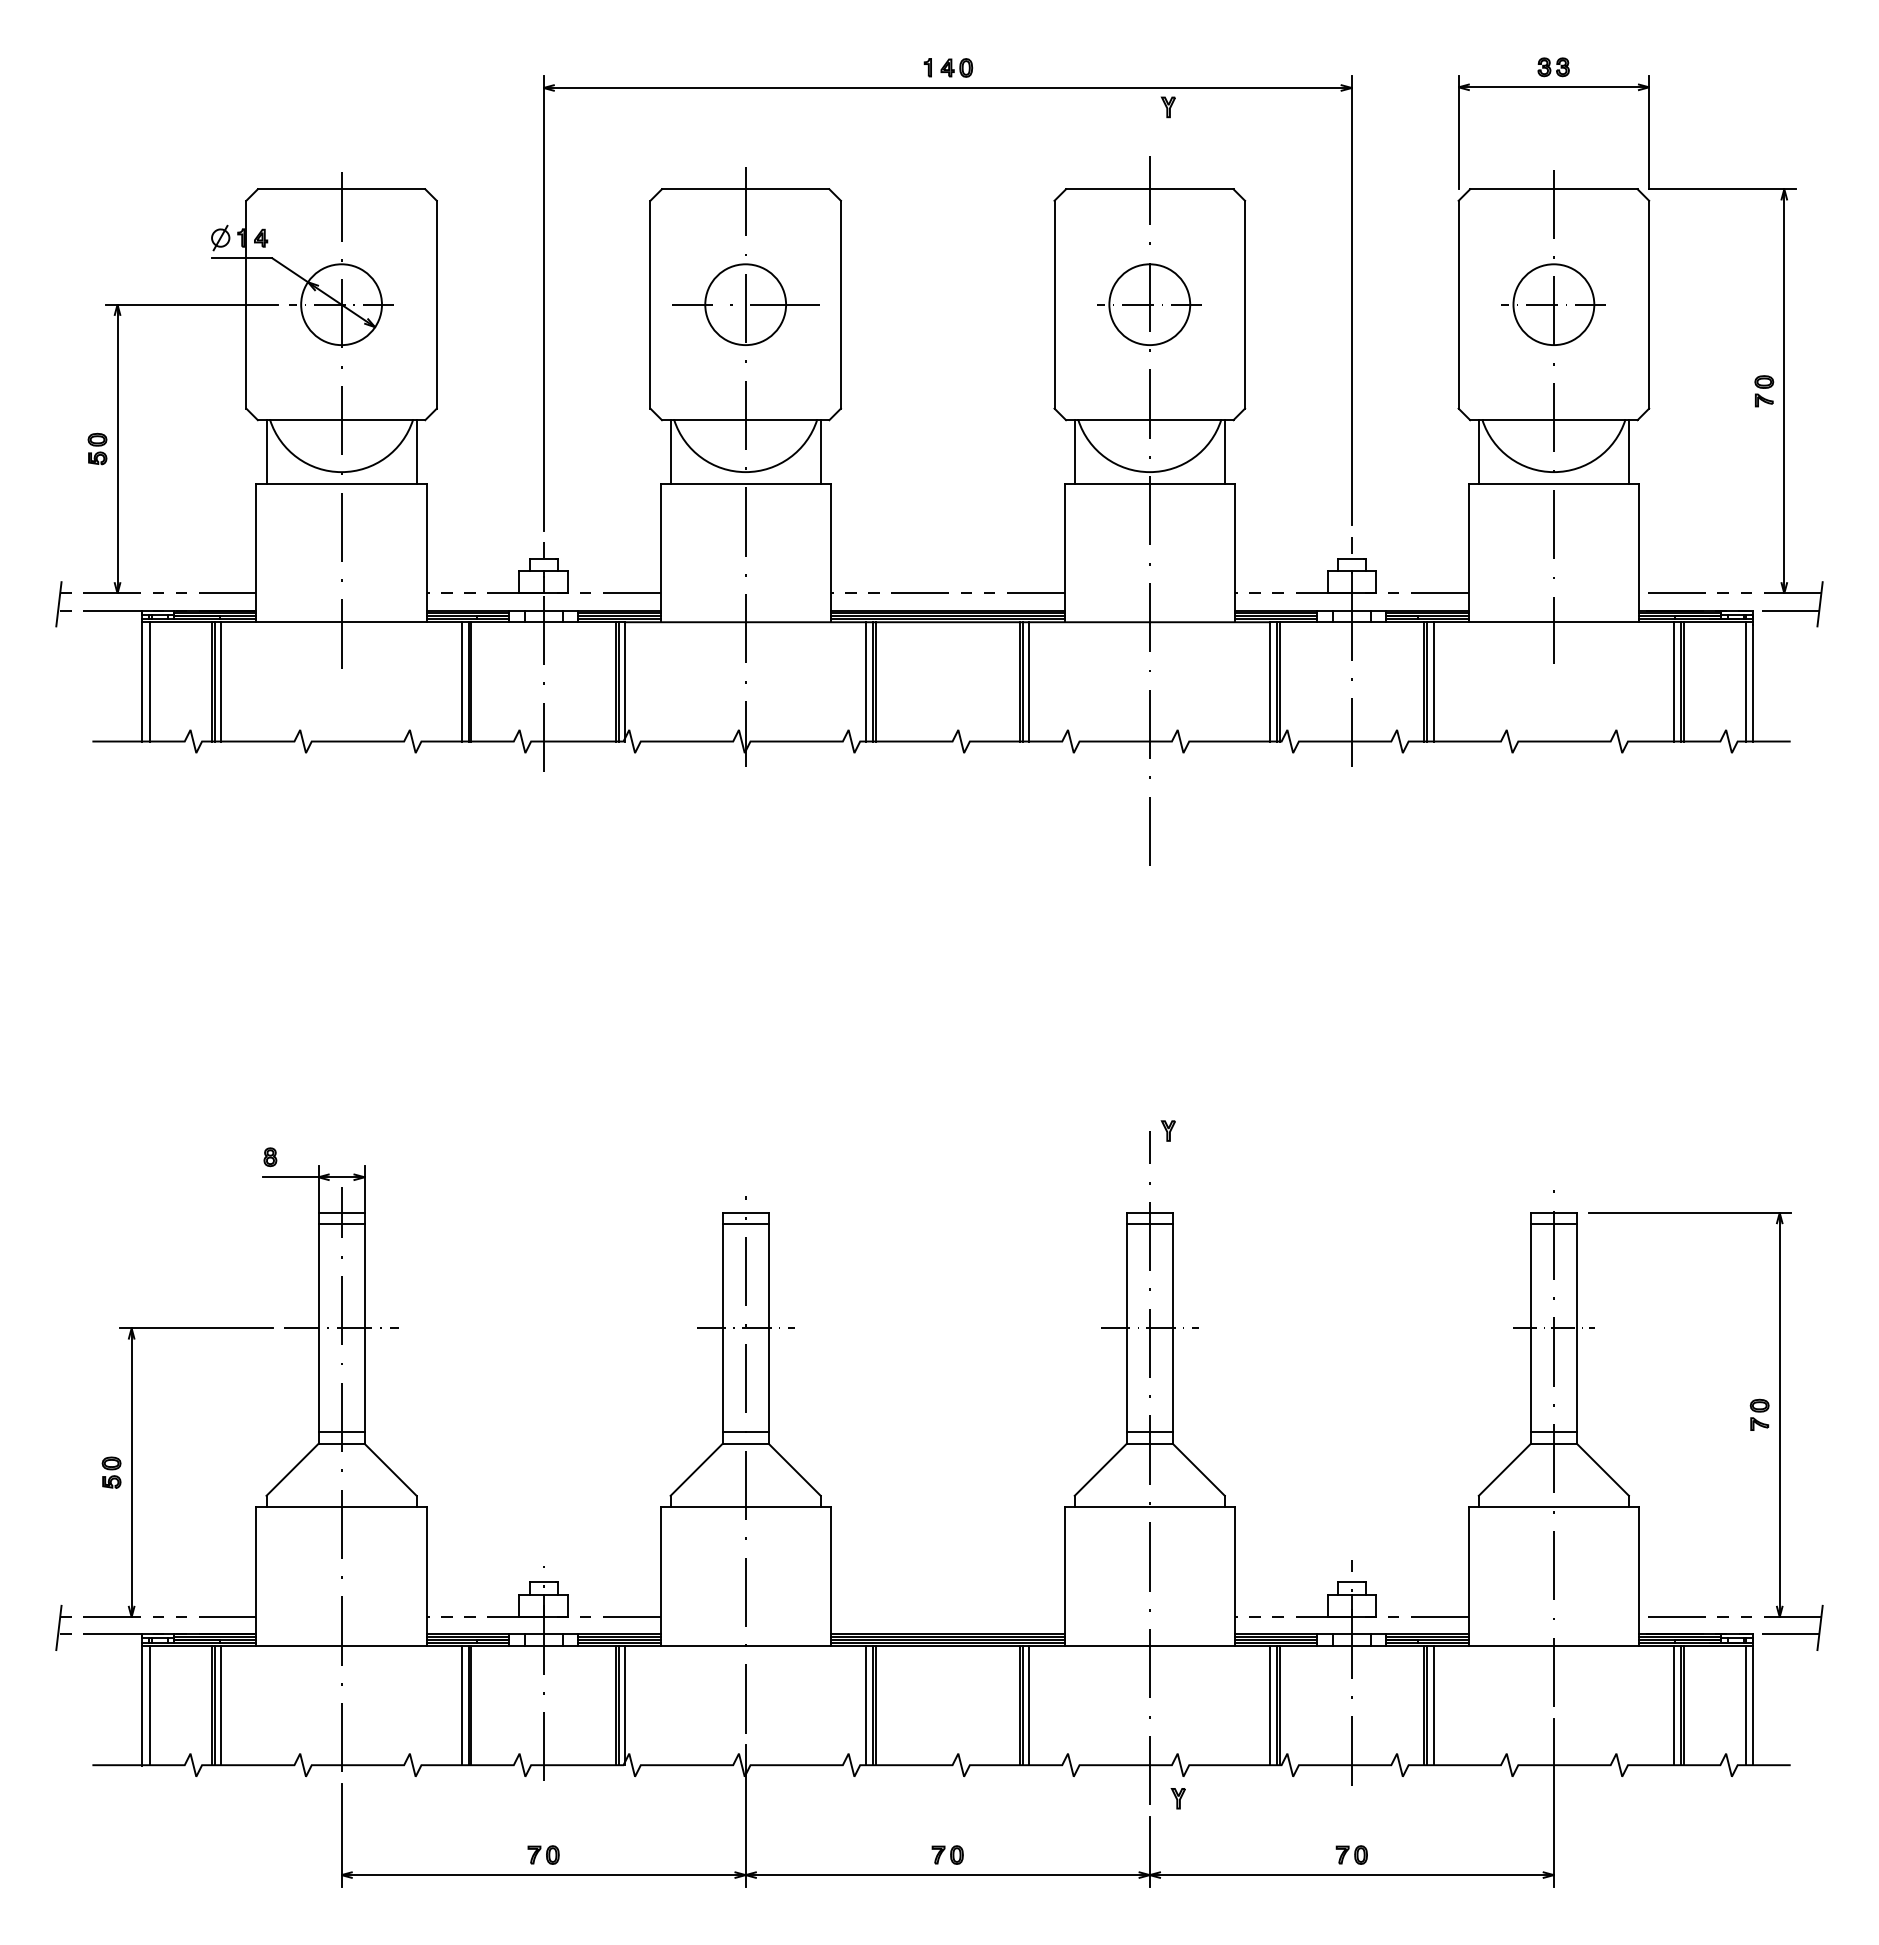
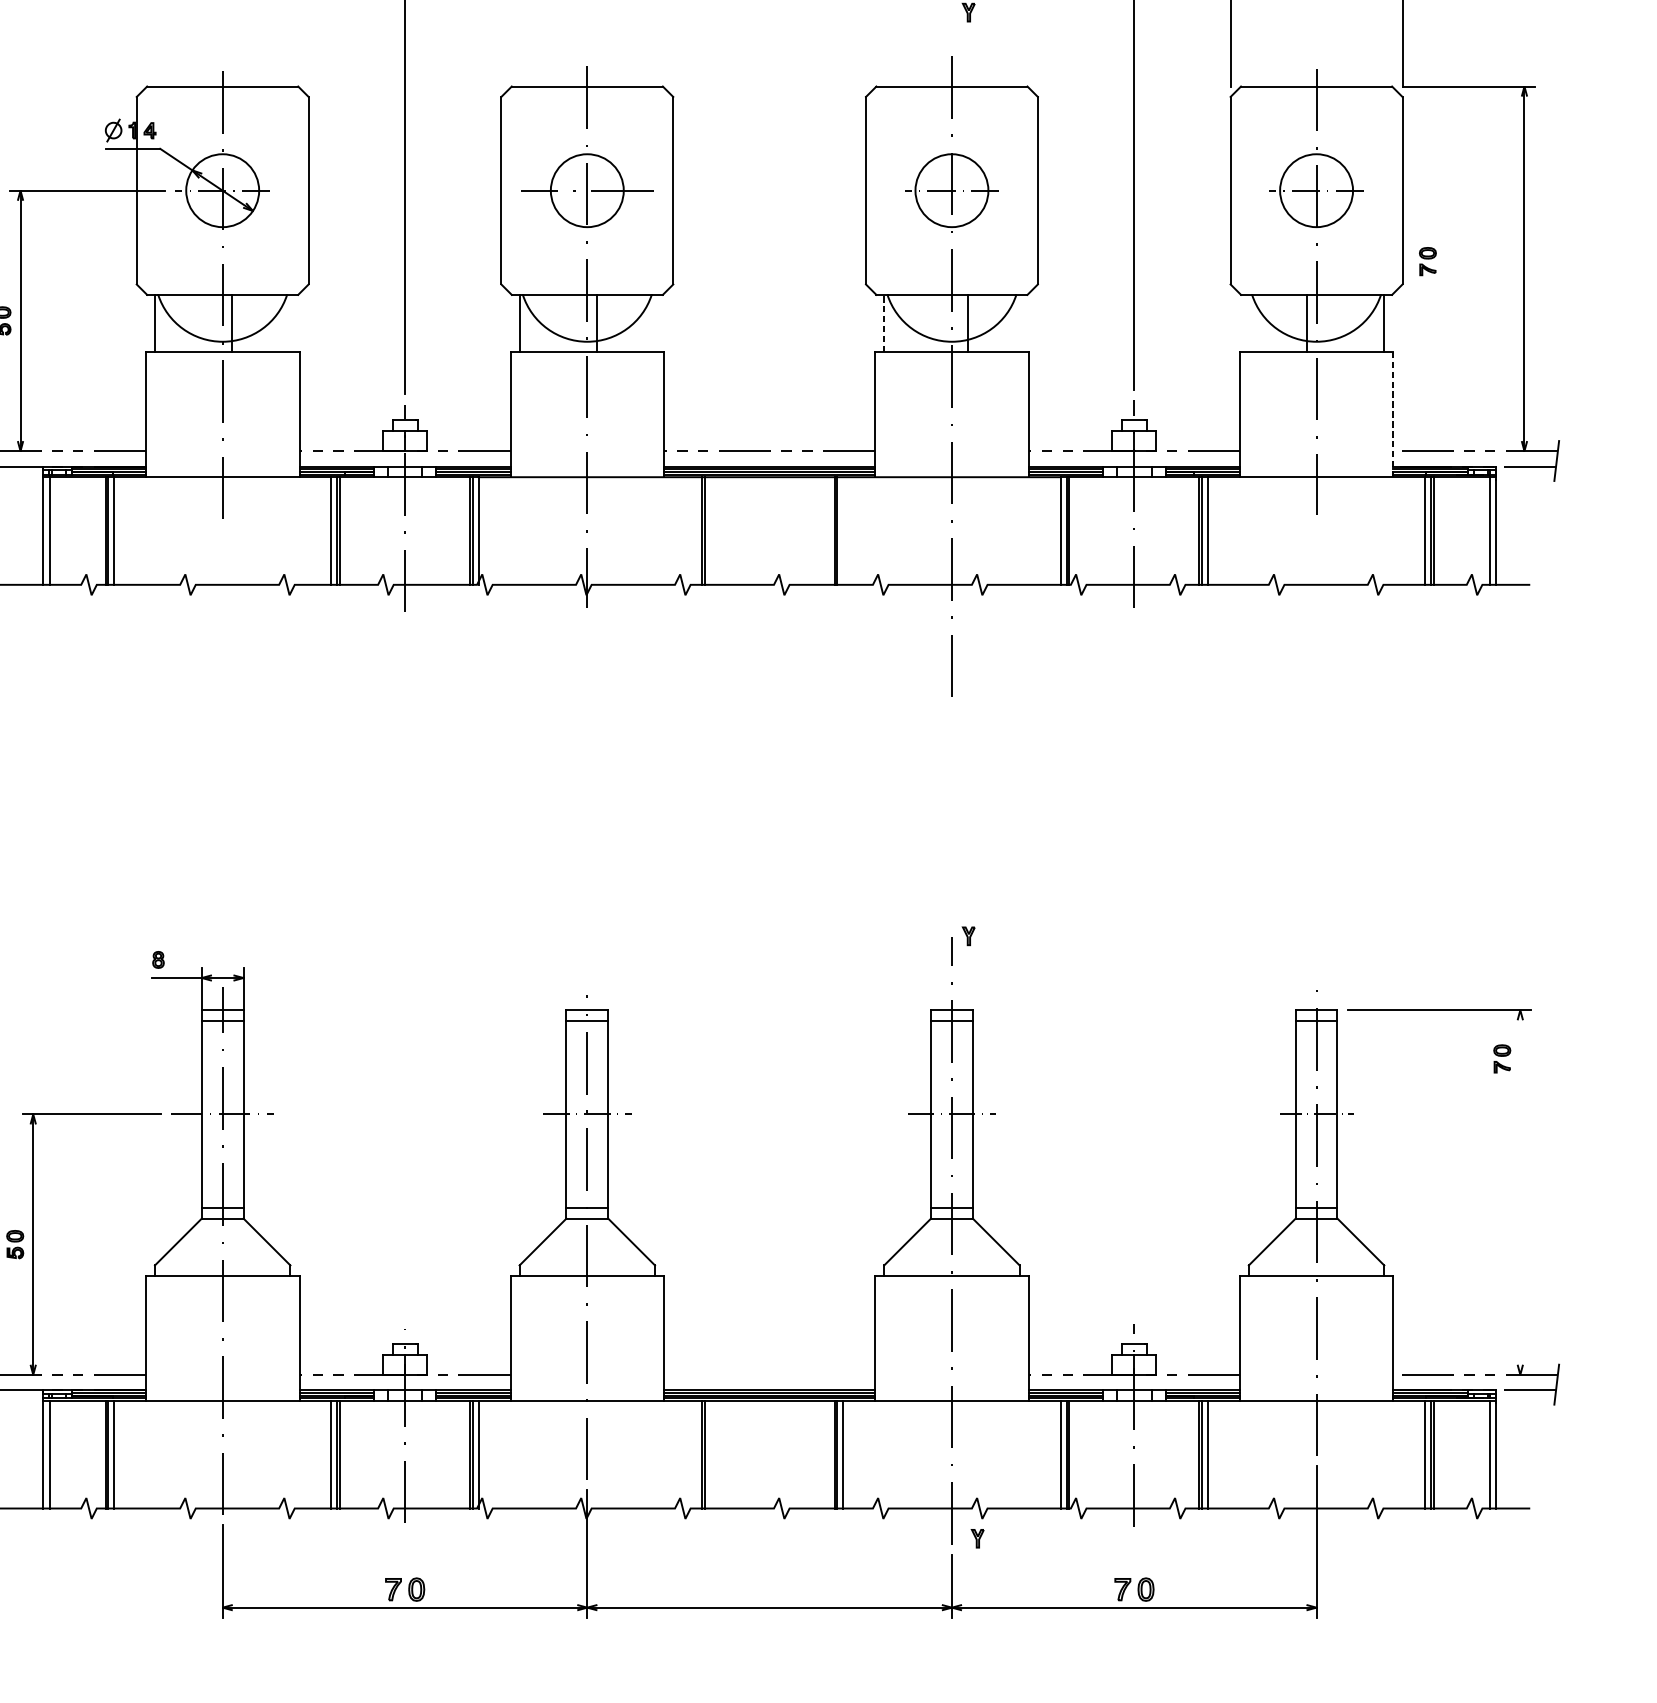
part: (1764, 391) -> (1428, 261), moved
line: (416, 451) -> (231, 323), moved
line: (820, 451) -> (597, 323), moved
line: (1074, 451) -> (884, 323), solid -> dashed
line: (1224, 451) -> (967, 323), moved
line: (1478, 451) -> (1306, 323), moved
line: (1639, 552) -> (1393, 414), solid -> dashed
line: (866, 681) -> (696, 530), removed
line: (1029, 681) -> (843, 530), removed
part: (1759, 1414) -> (1502, 1058), moved
line: (1779, 1414) -> (1520, 1192), removed
line: (866, 1705) -> (696, 1454), removed
part: (543, 1854) -> (404, 1589), size x1.4
part: (947, 1854) -> (769, 1589), removed
part: (1351, 1854) -> (1133, 1589), size x1.4

